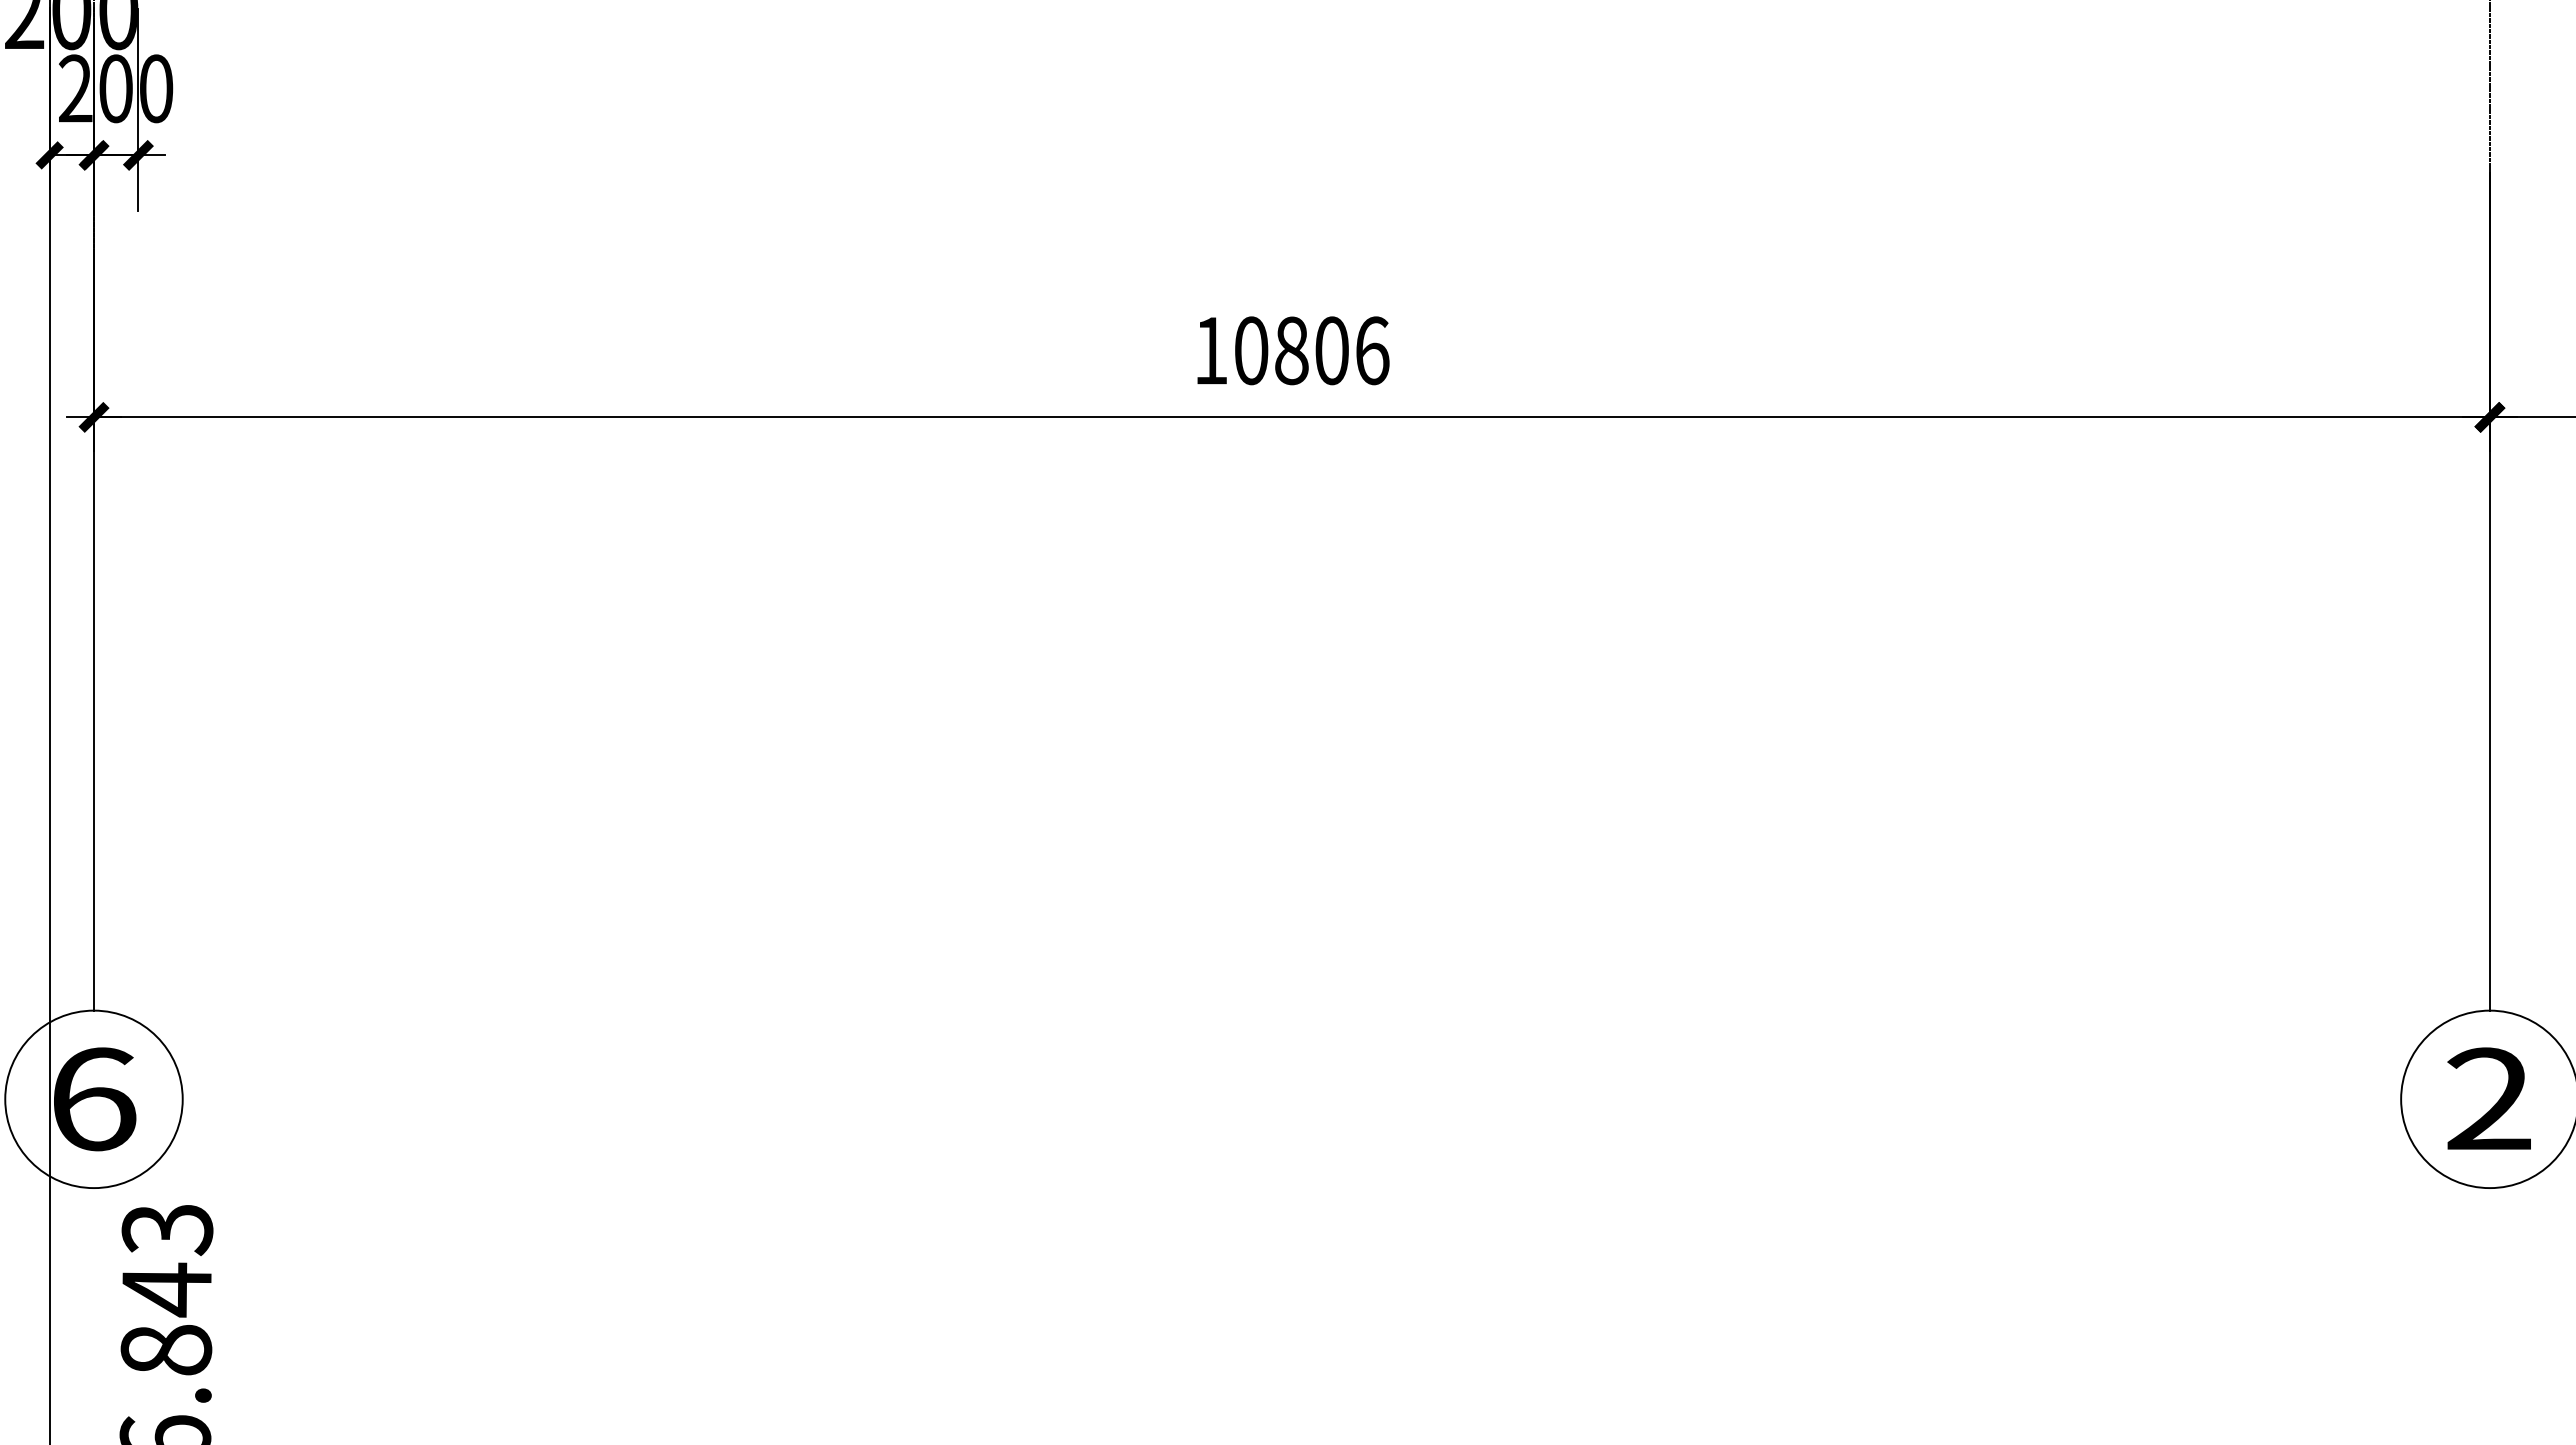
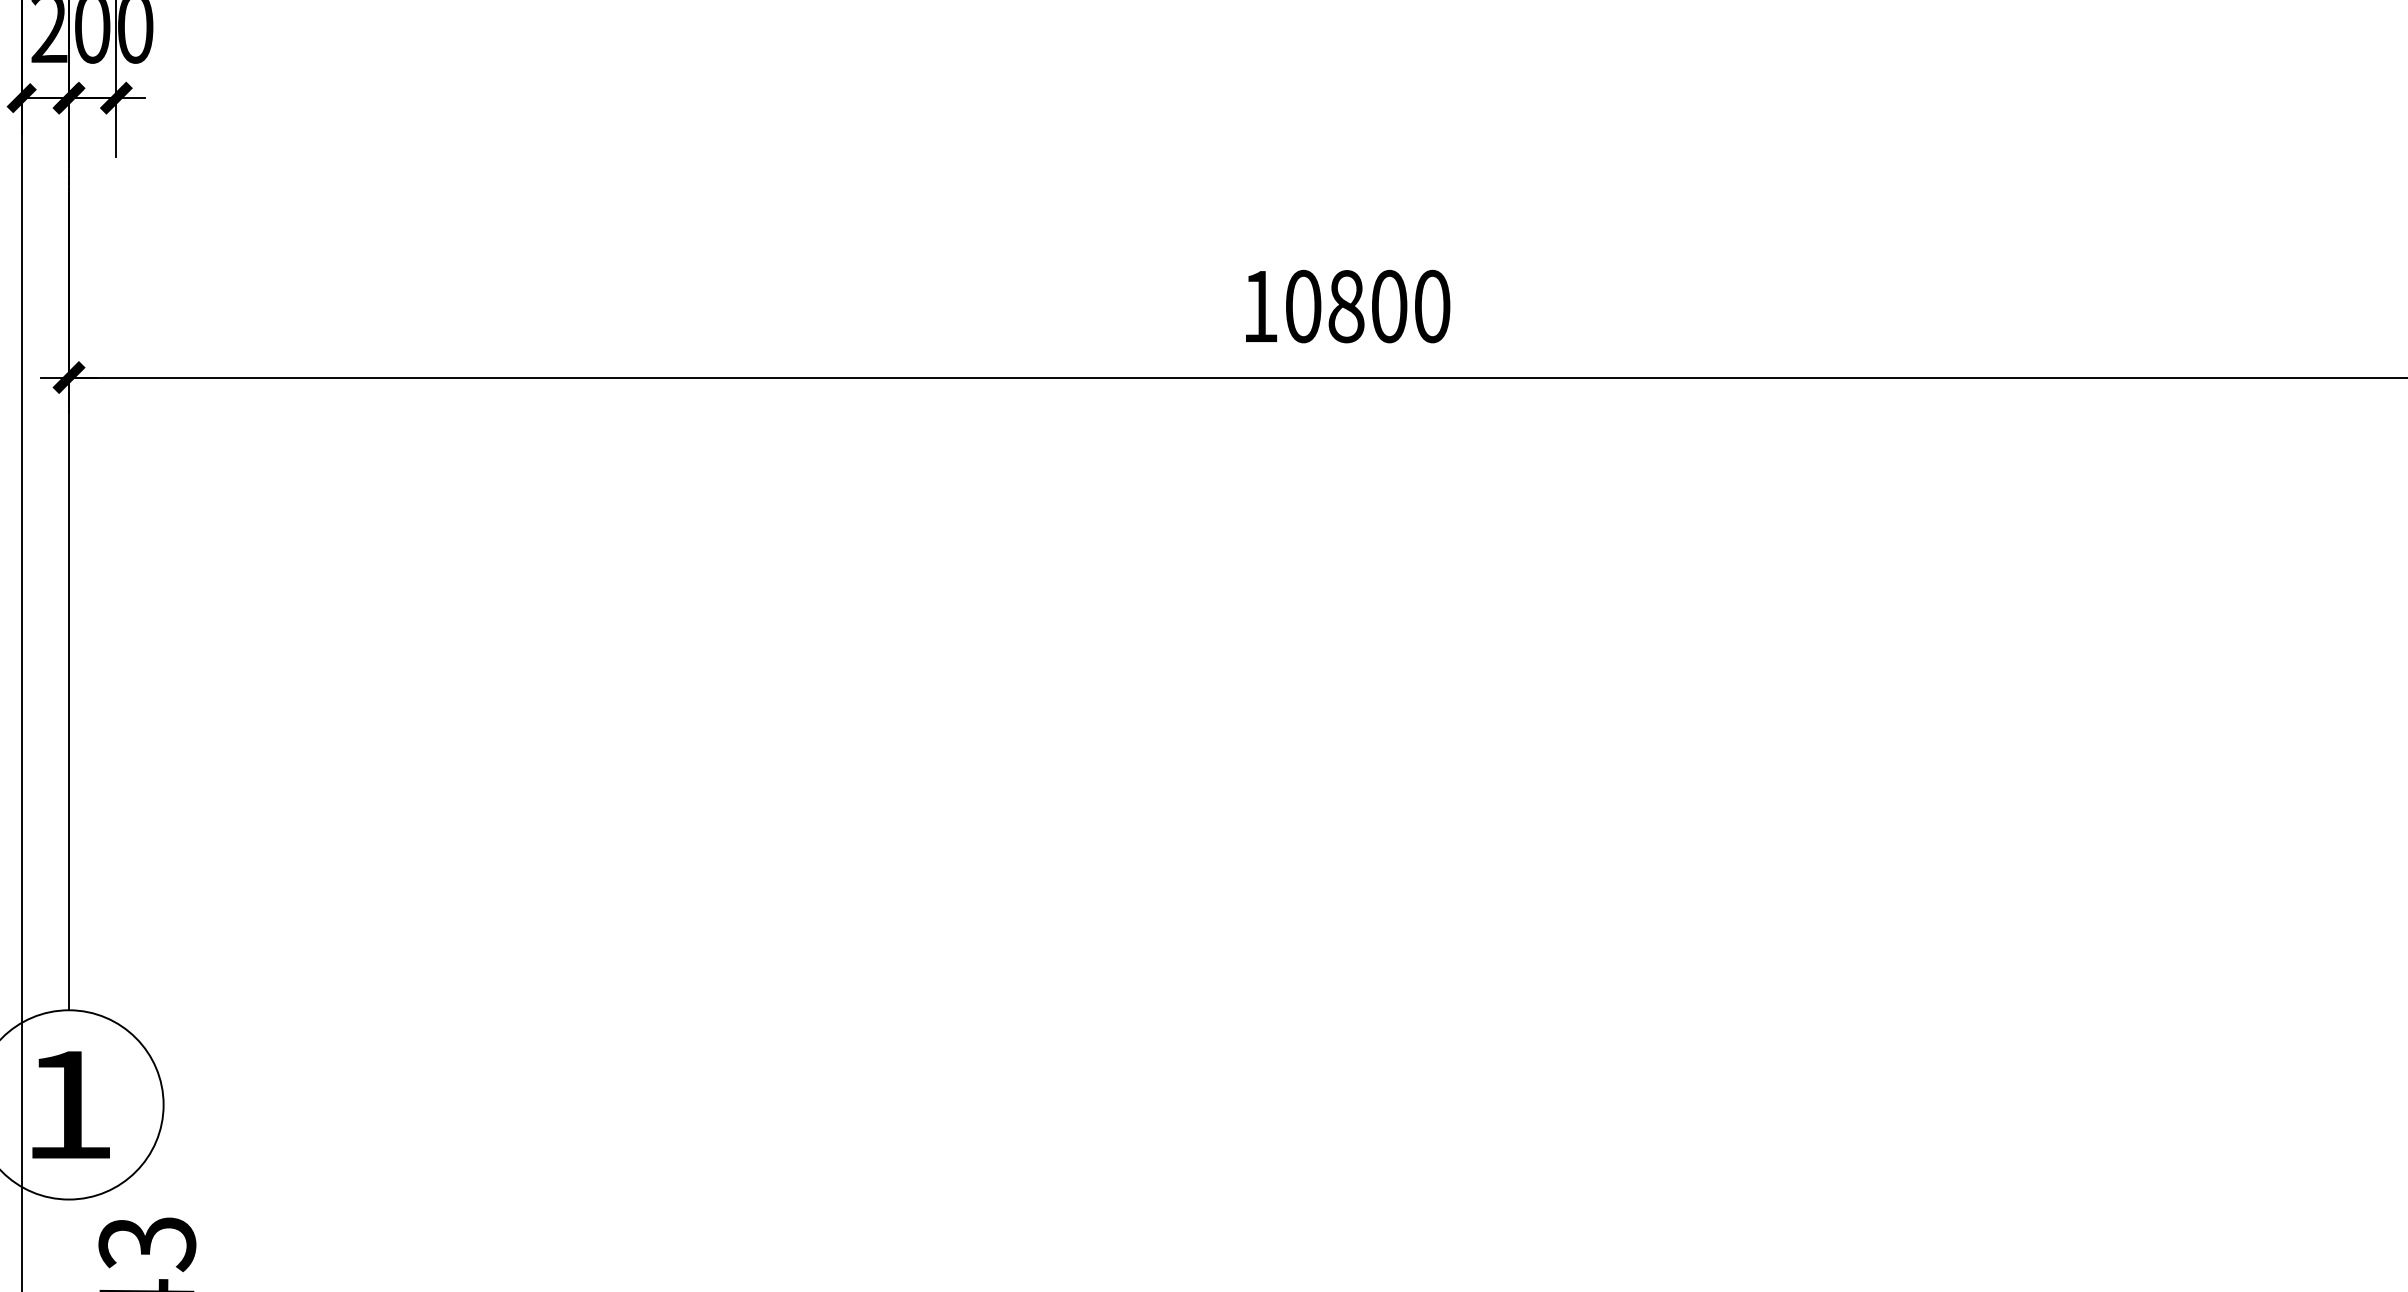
text: (1372, 350) -> (1432, 306), 10806 -> 10800
text: (95, 1099) -> (70, 1105), 6 -> 1

